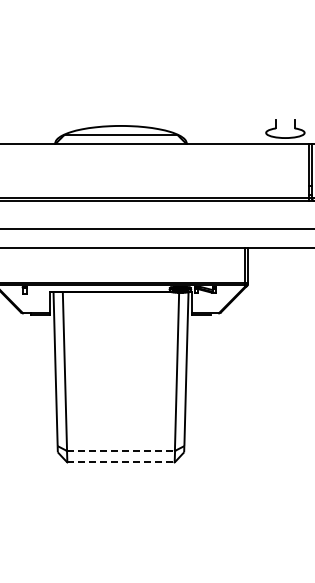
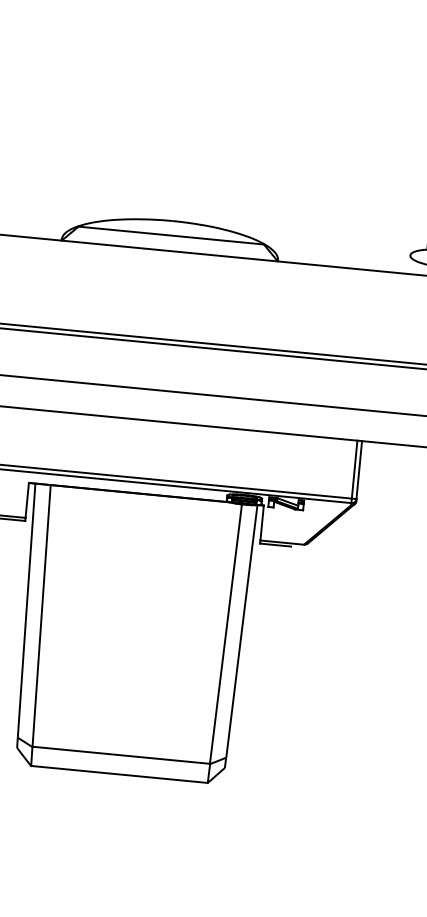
line: (120, 450) -> (120, 754), dashed -> solid
line: (120, 462) -> (118, 774), dashed -> solid

